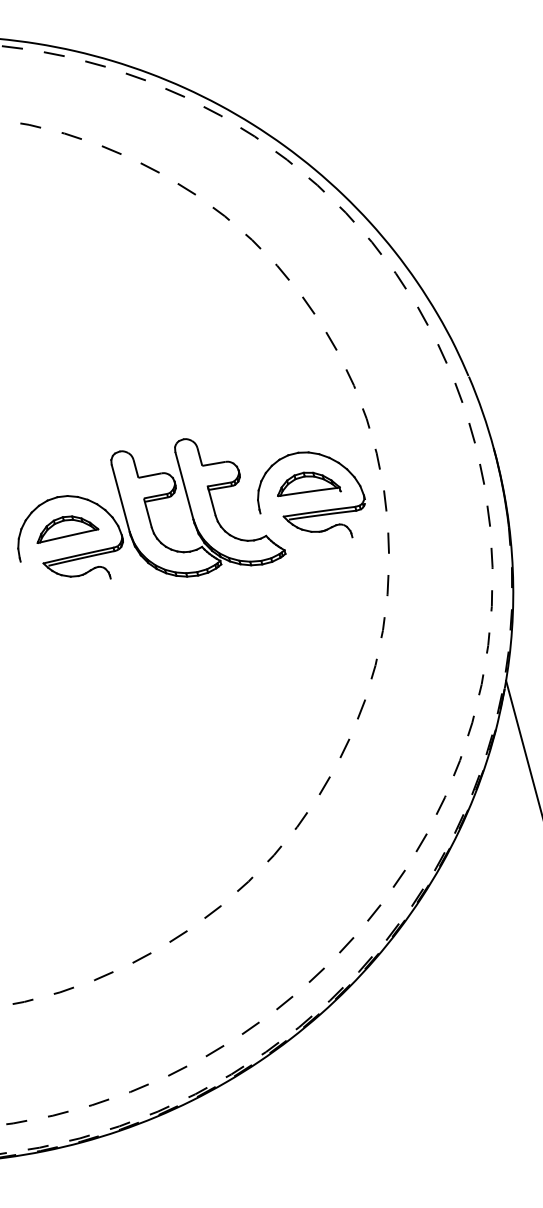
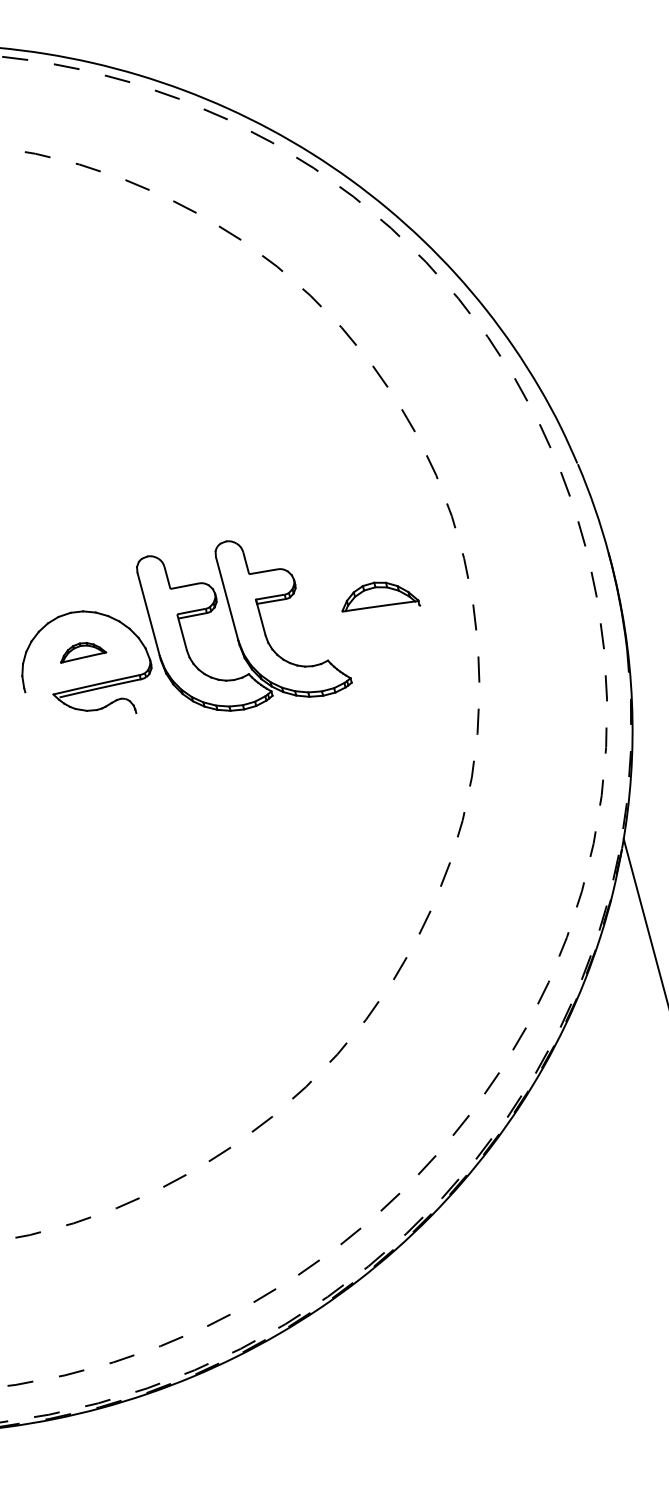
part: (311, 511) -> (383, 630), removed
part: (67, 529) -> (83, 652), size x0.6

